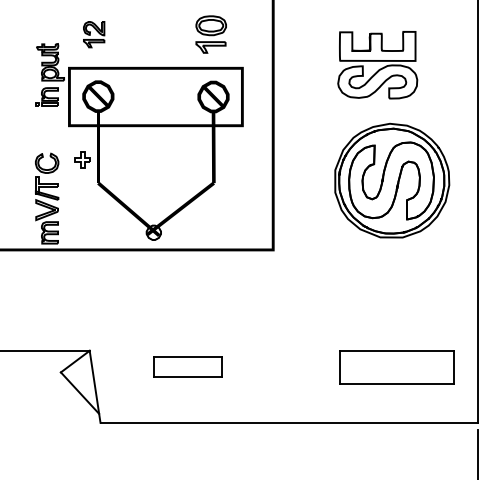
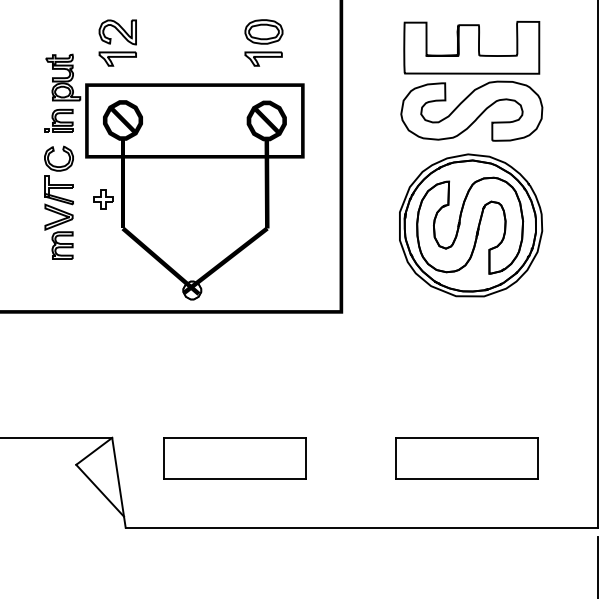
part: (93, 34) -> (117, 42), size x1.43
part: (377, 64) -> (471, 80), size x1.43
part: (392, 180) -> (471, 225), moved
part: (46, 198) -> (58, 202), moved
part: (187, 367) -> (234, 458), size x1.67
part: (396, 367) -> (466, 458), moved

